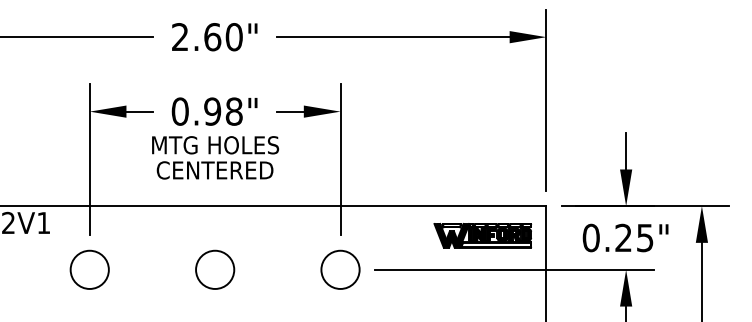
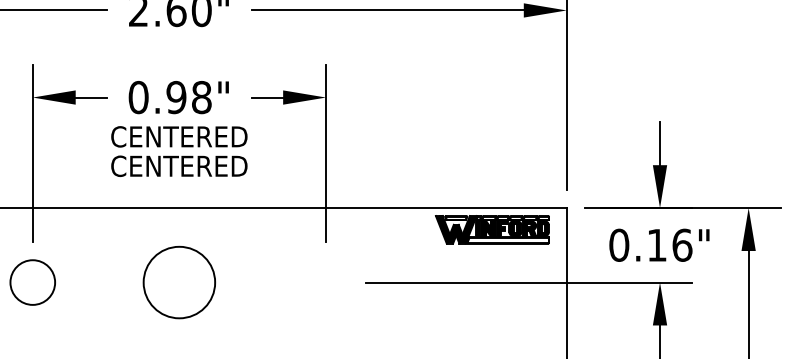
text: (215, 145) -> (179, 137), MTG HOLES -> CENTERED
part: (482, 235) -> (492, 229), moved
text: (634, 237) -> (669, 244), 0.25" -> 0.16"
circle: (215, 269) -> (179, 282), size x1.6
circle: (340, 269) -> (326, 282), removed

